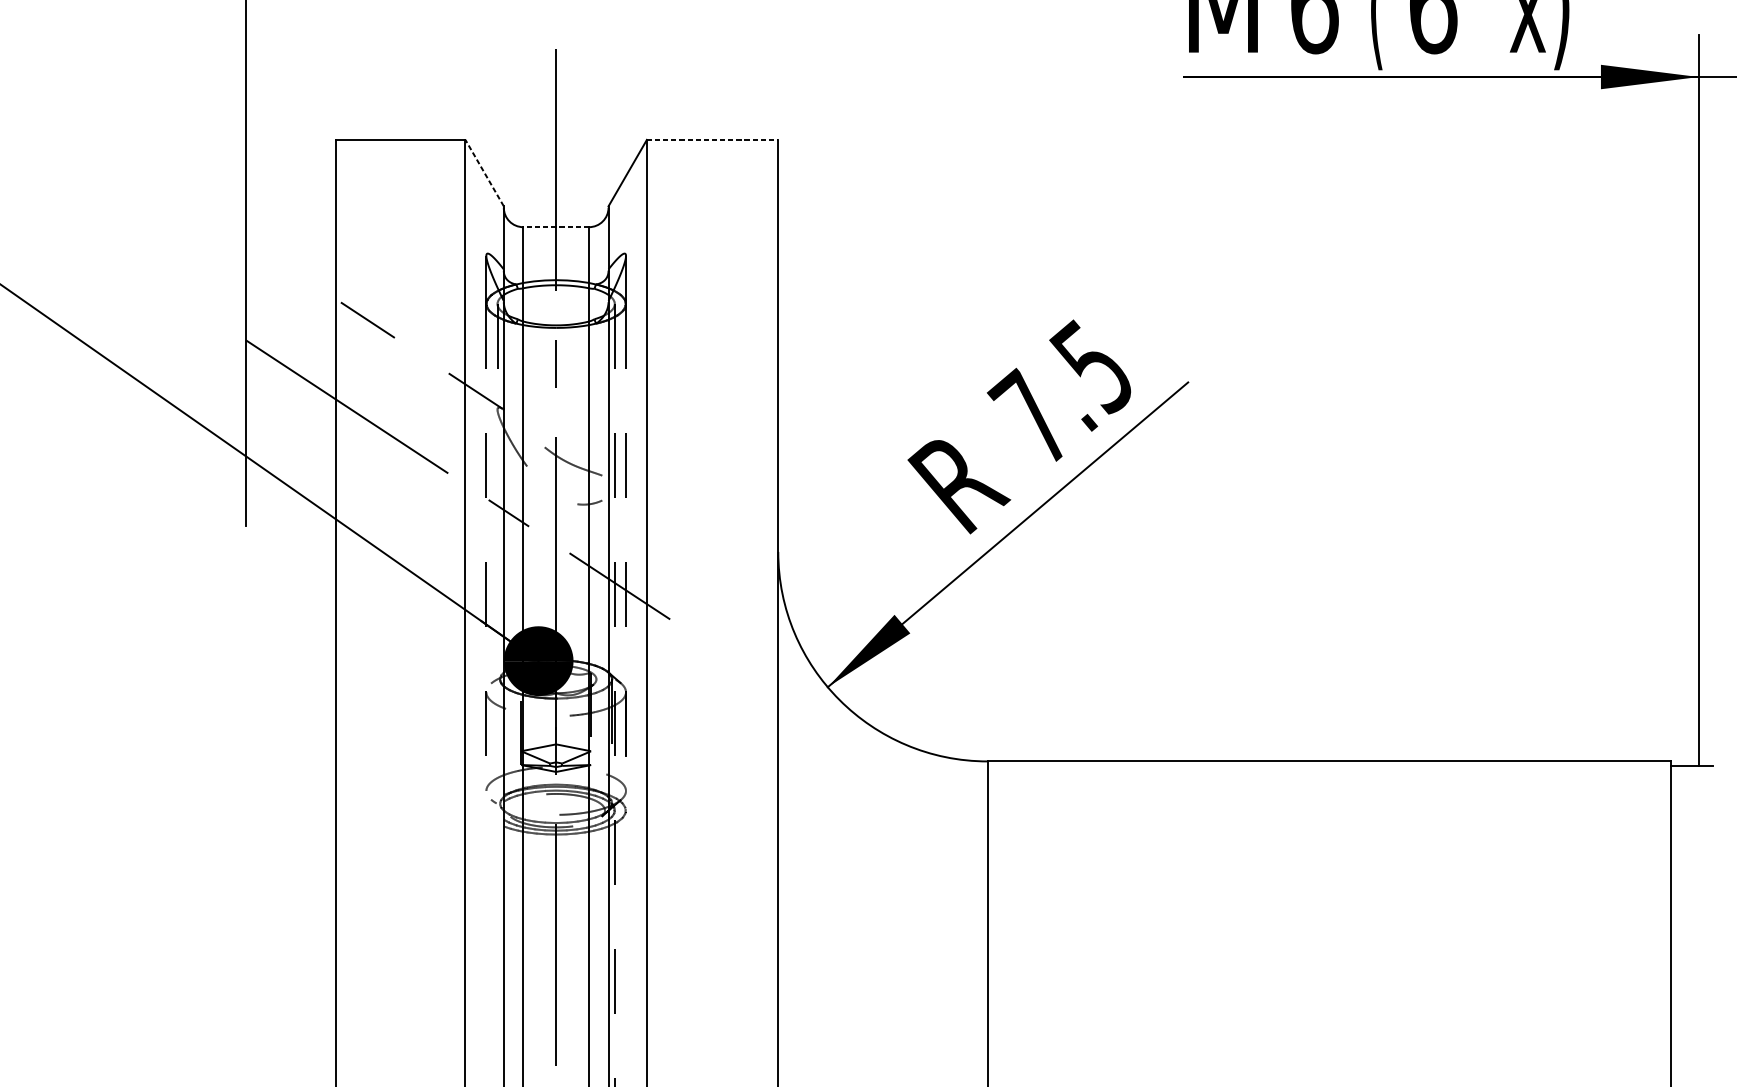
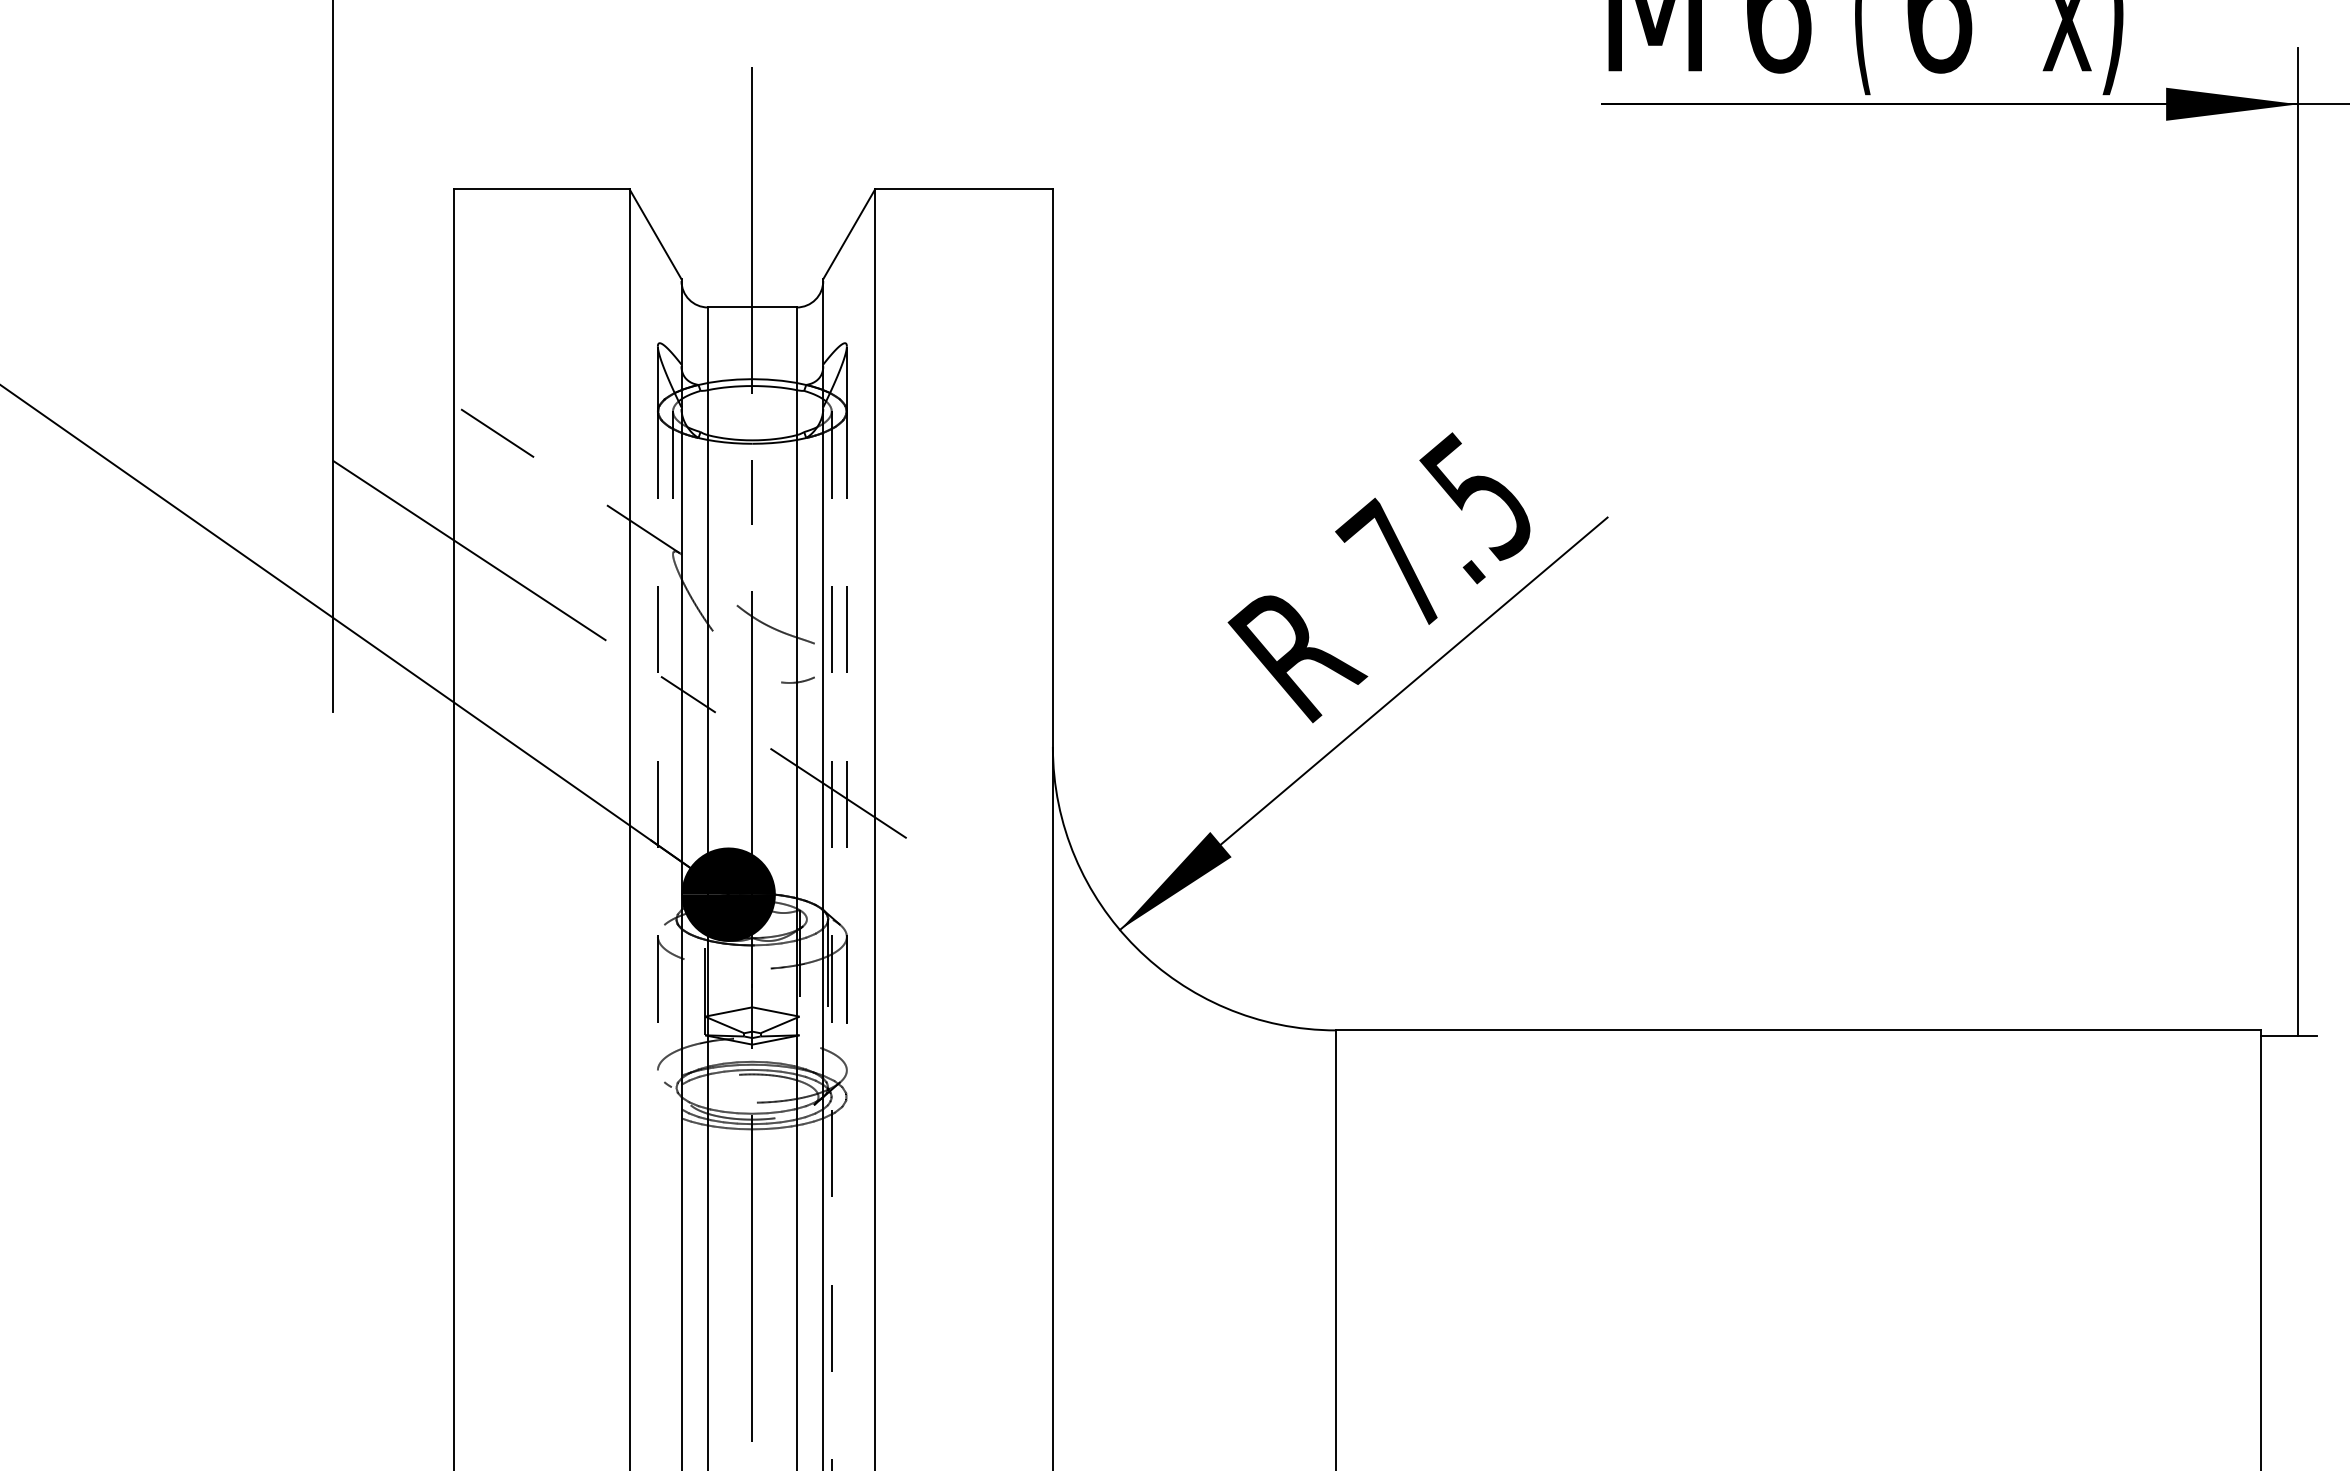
line: (712, 140) -> (964, 189), dashed -> solid
line: (484, 173) -> (655, 234), dashed -> solid
line: (555, 227) -> (751, 307), dashed -> solid

